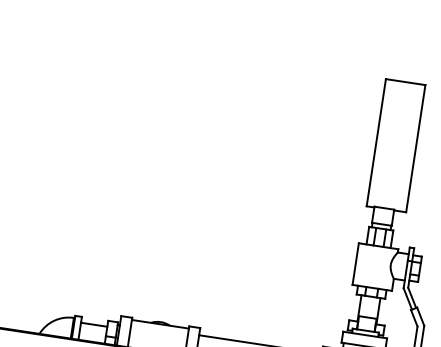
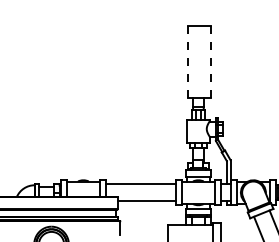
line: (376, 141) -> (188, 61), solid -> dashed
line: (415, 147) -> (210, 61), solid -> dashed

